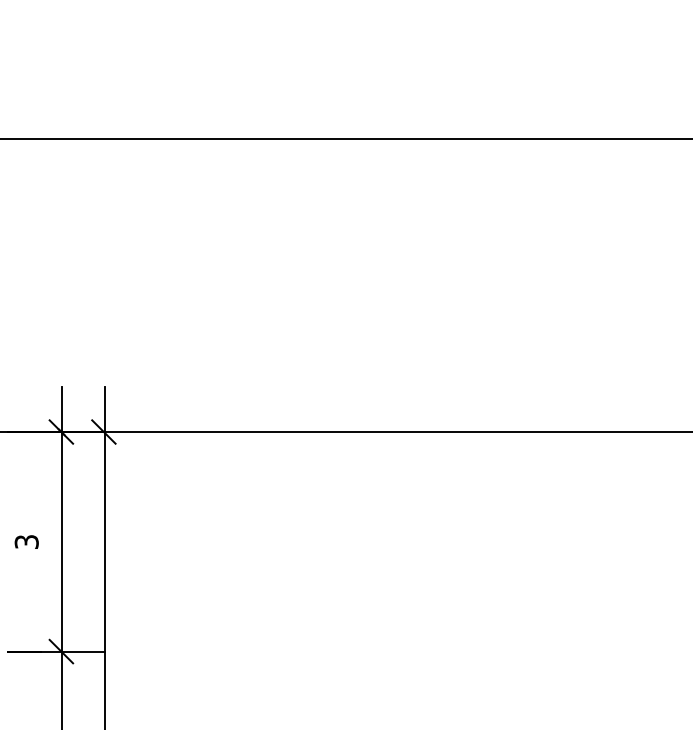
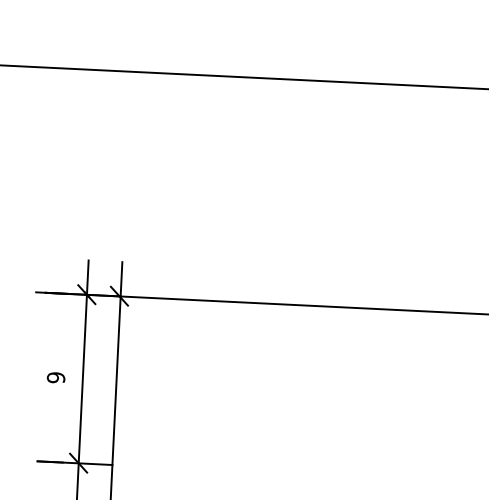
text: (26, 541) -> (55, 377), 3 -> 9

